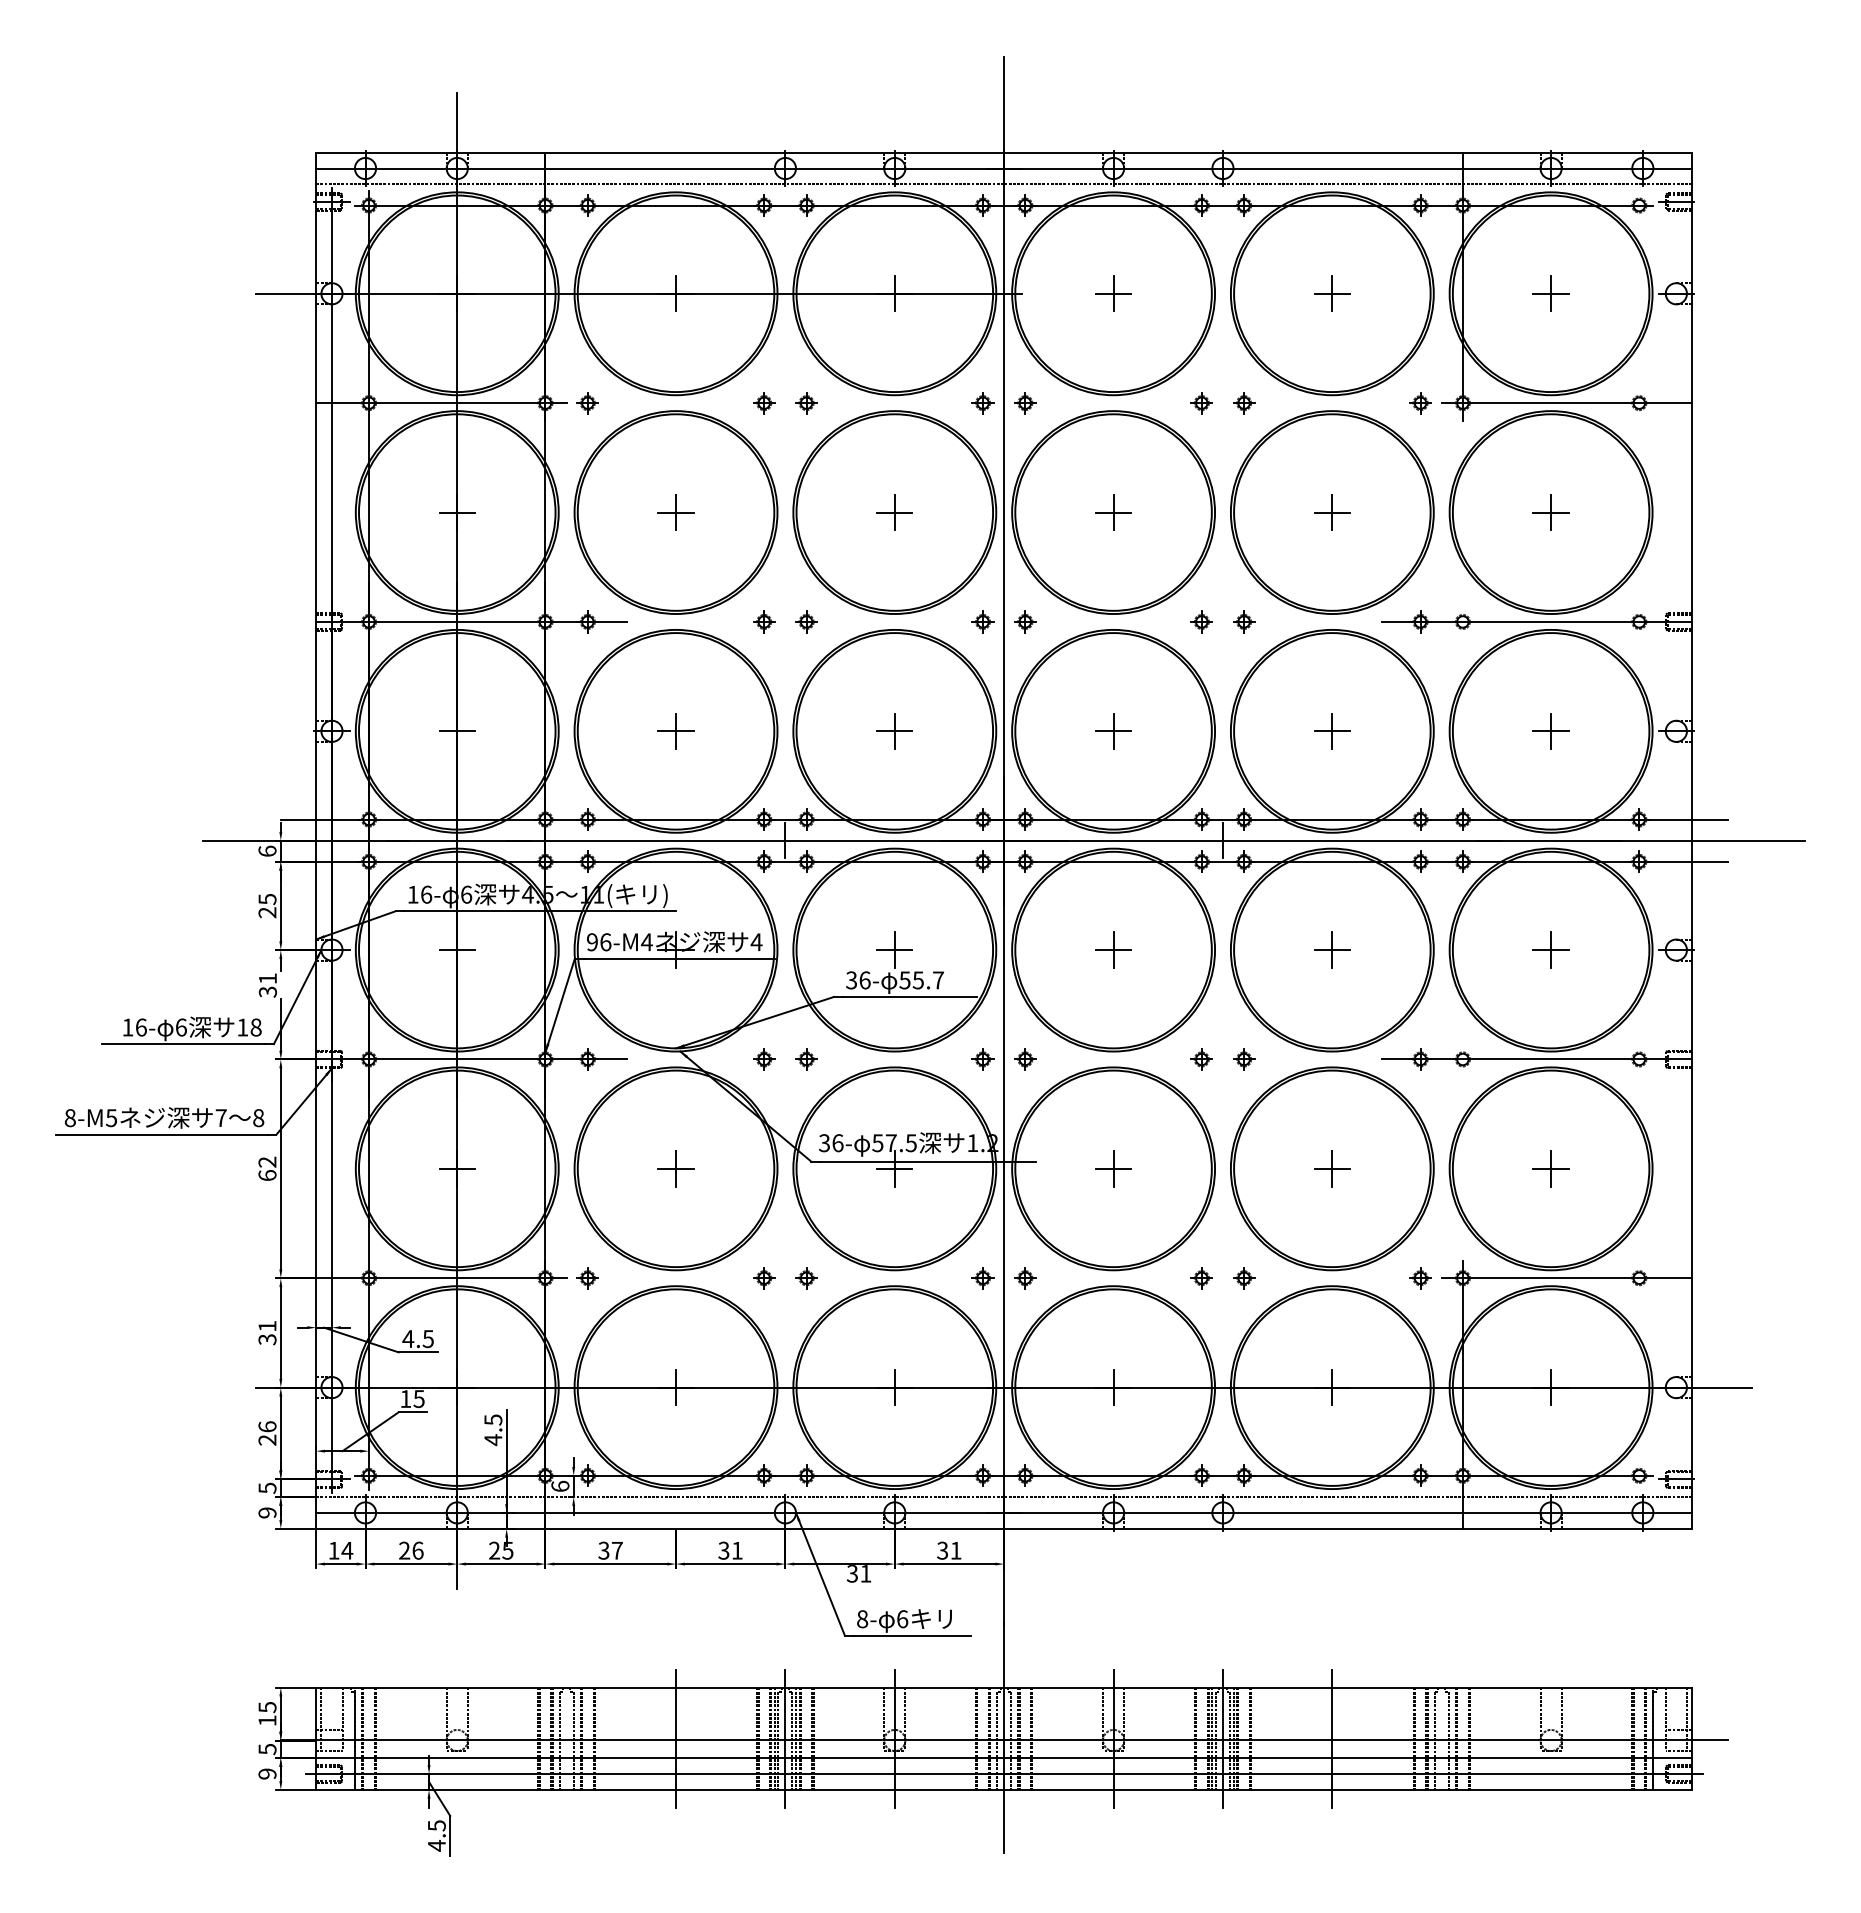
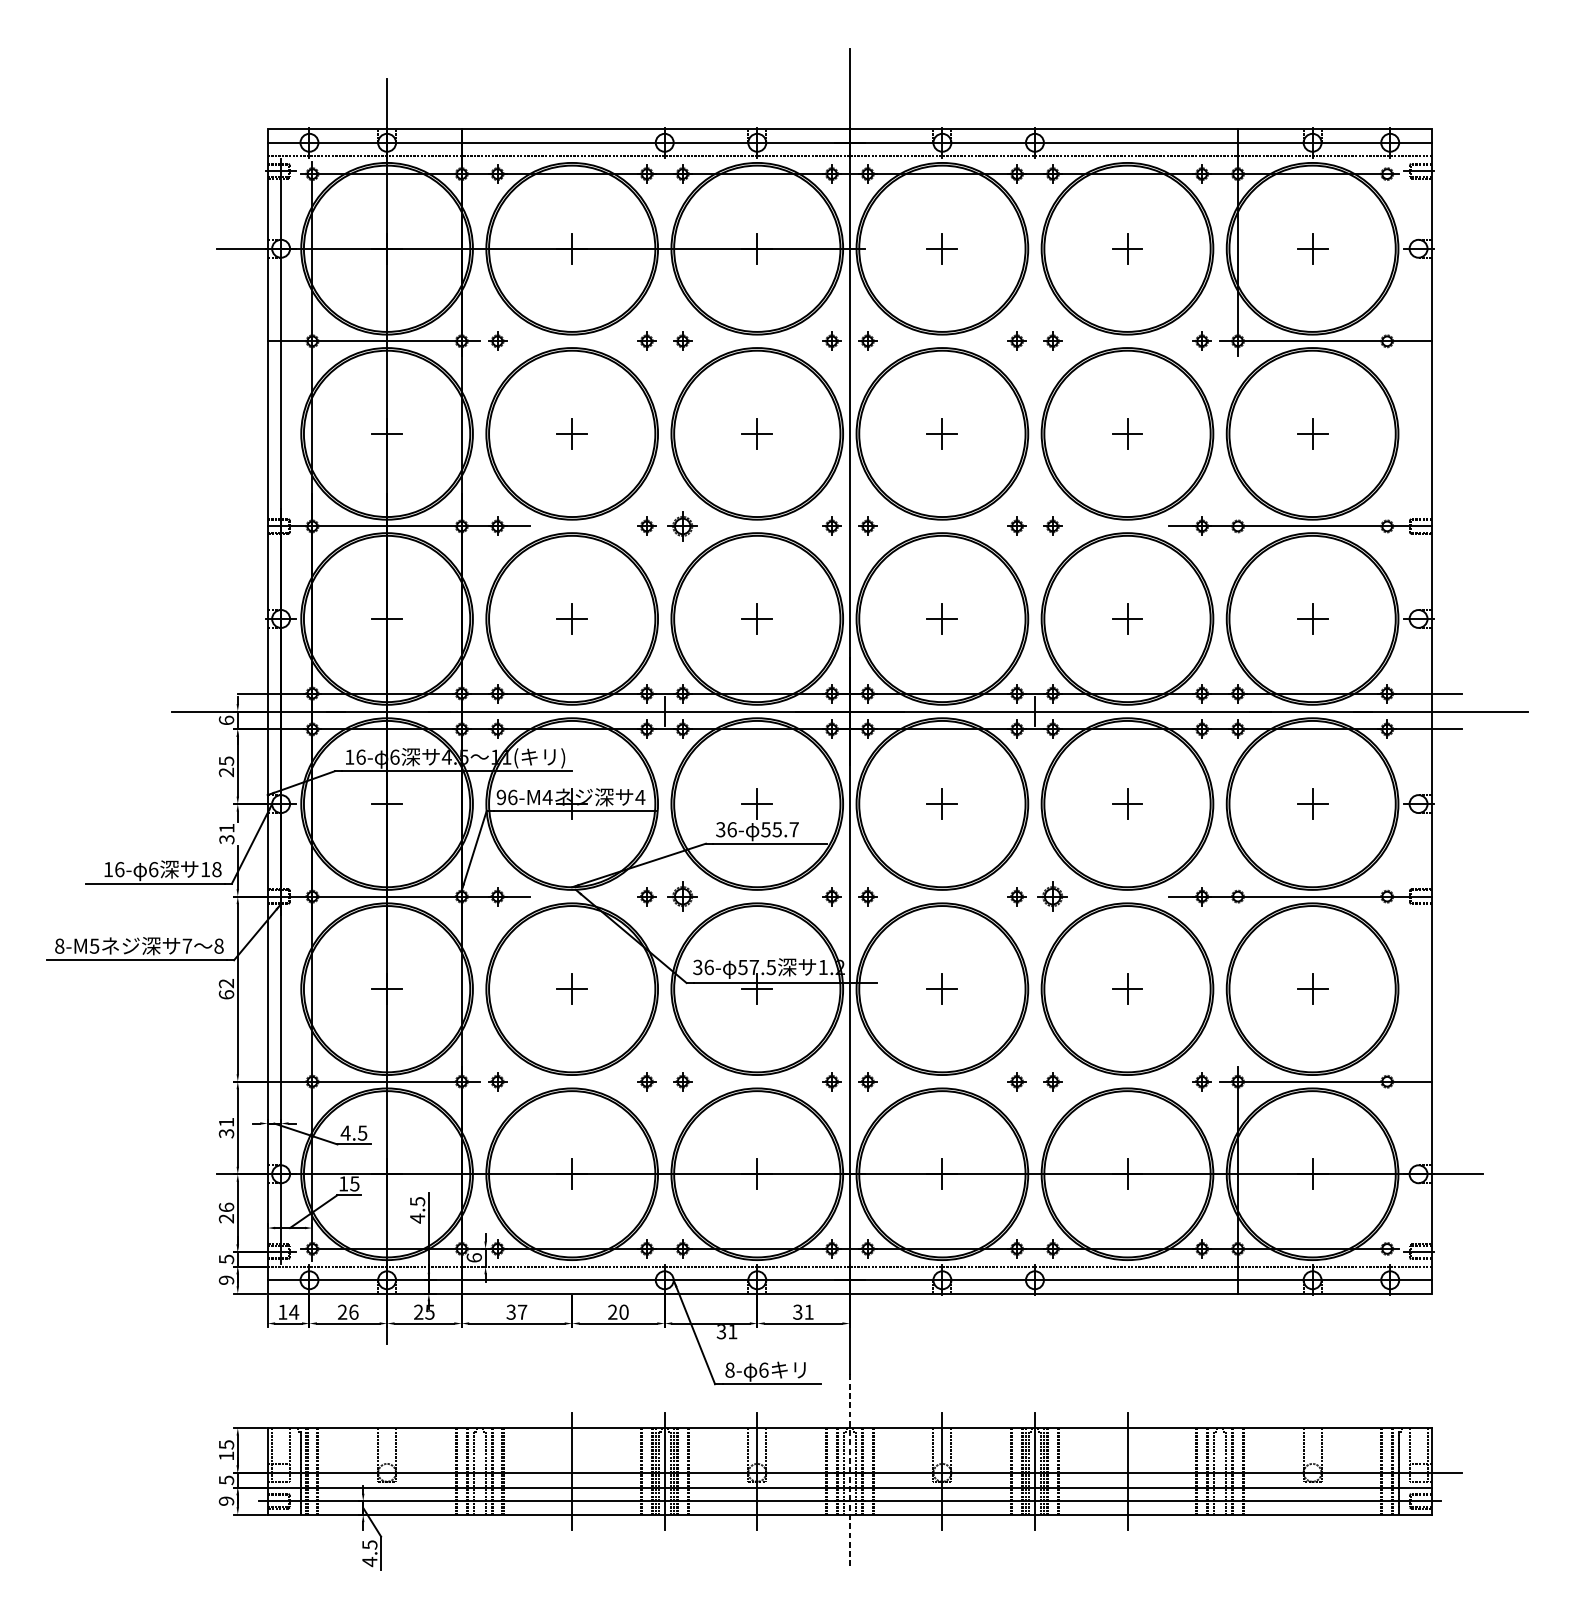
part: (806, 621) -> (682, 526), size x1.6
part: (806, 1059) -> (682, 896), size x1.6
part: (1244, 1059) -> (1053, 896), size x1.6
text: (730, 1550) -> (618, 1312), 31 -> 20
line: (1004, 1738) -> (850, 1471), solid -> dashed

